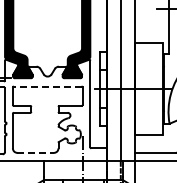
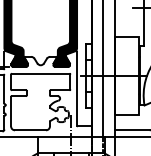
line: (47, 86) -> (40, 73), dashed -> solid
line: (36, 152) -> (31, 129), dashed -> solid

